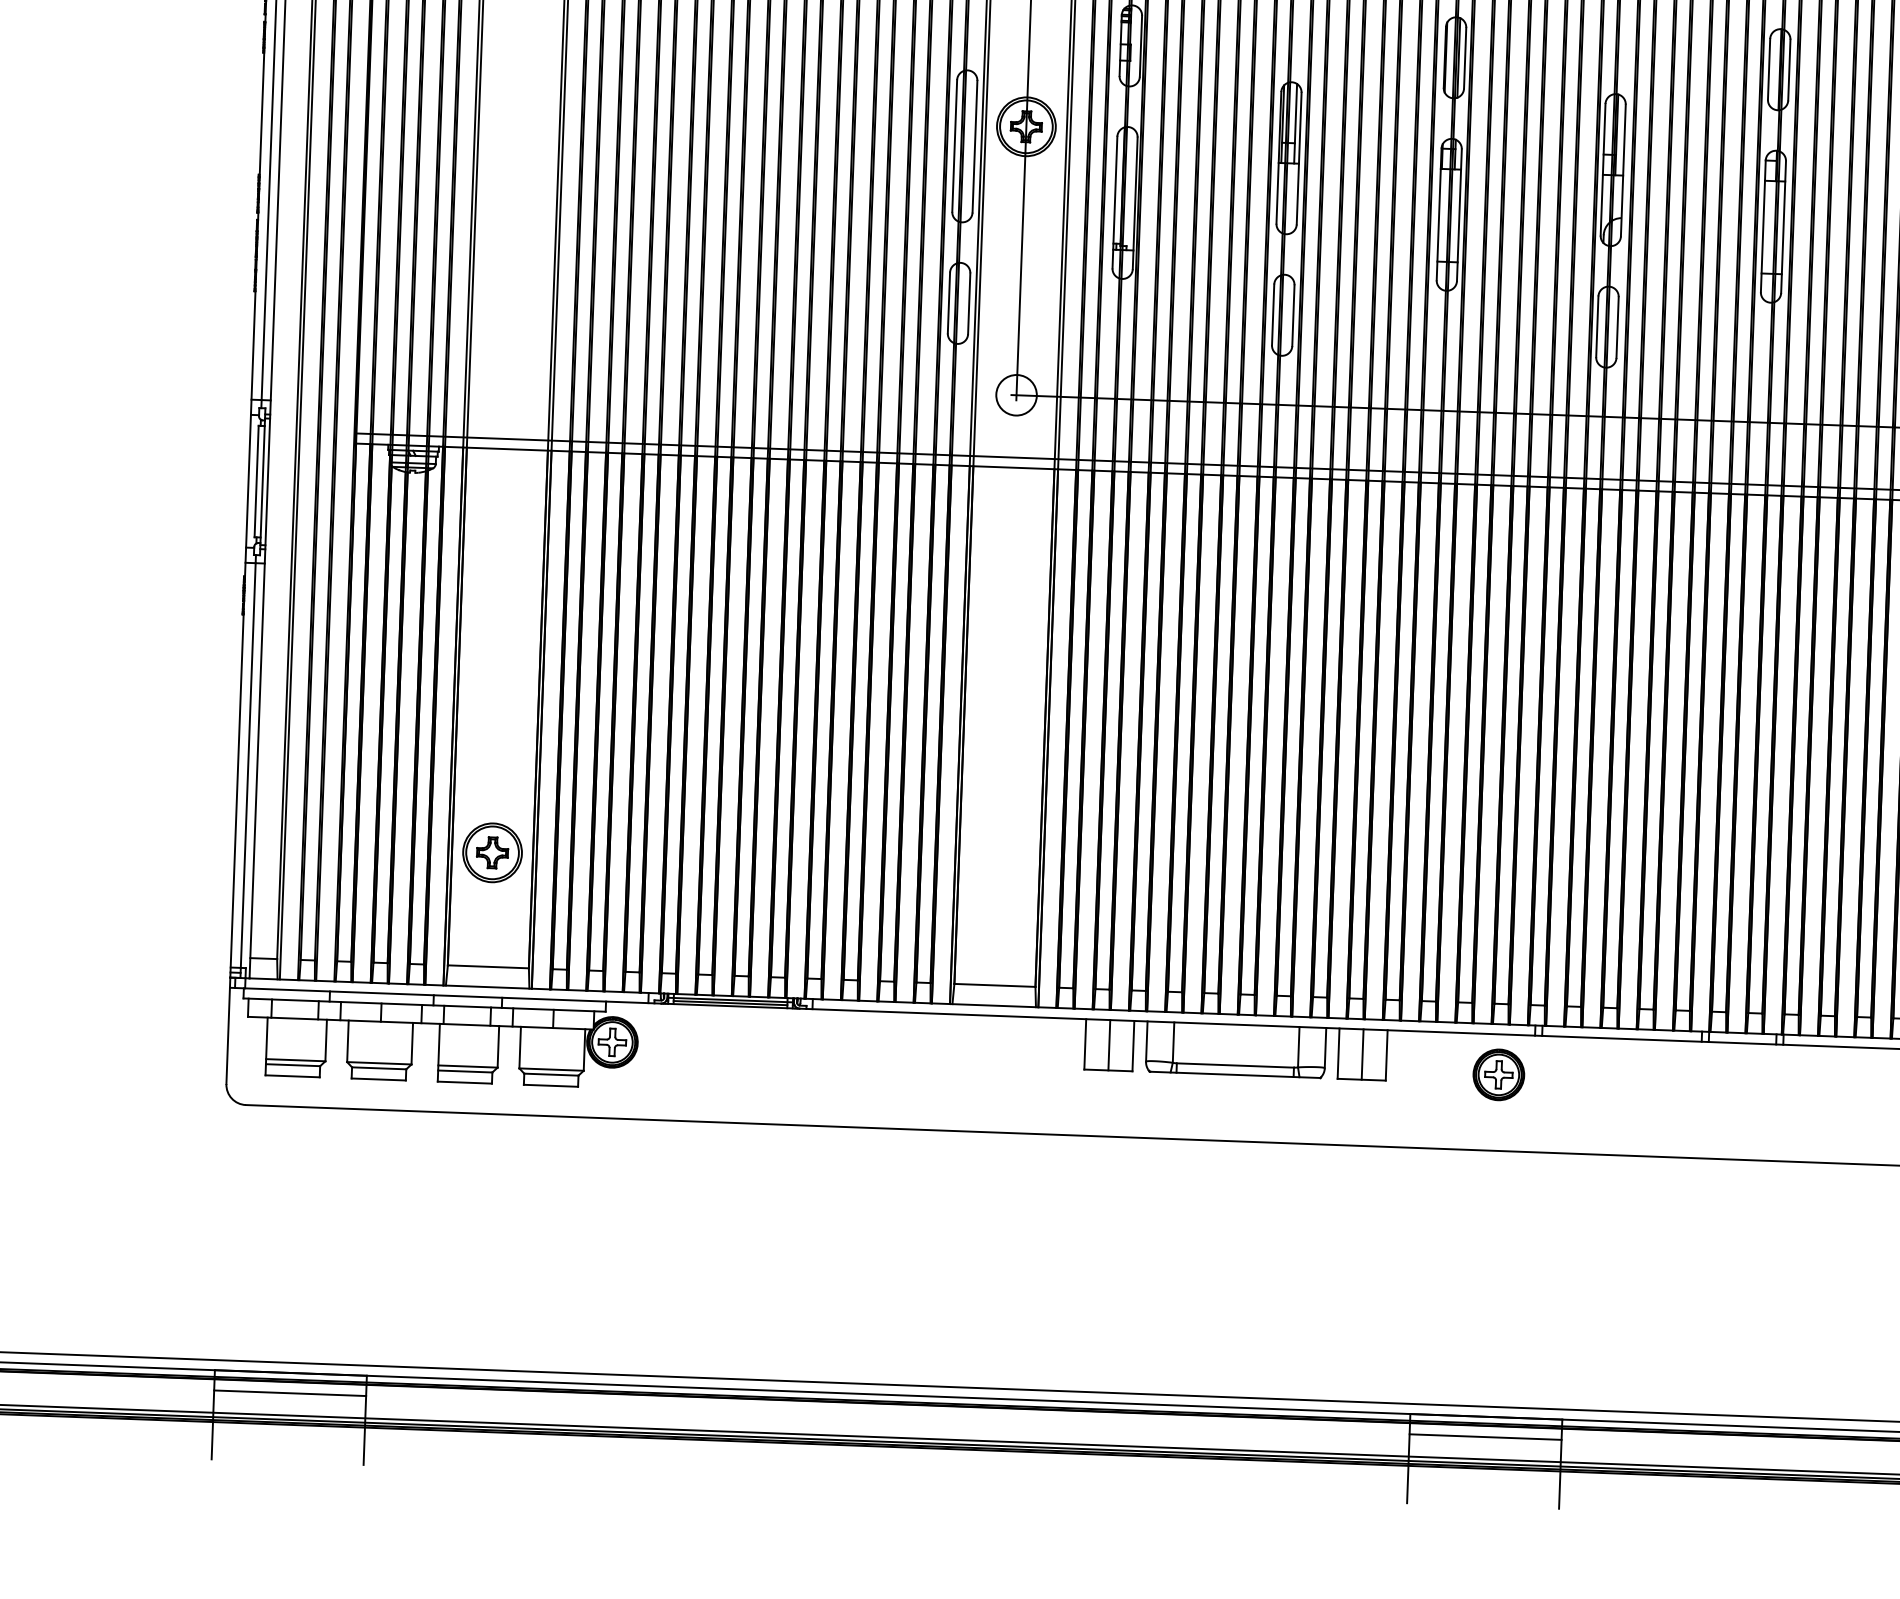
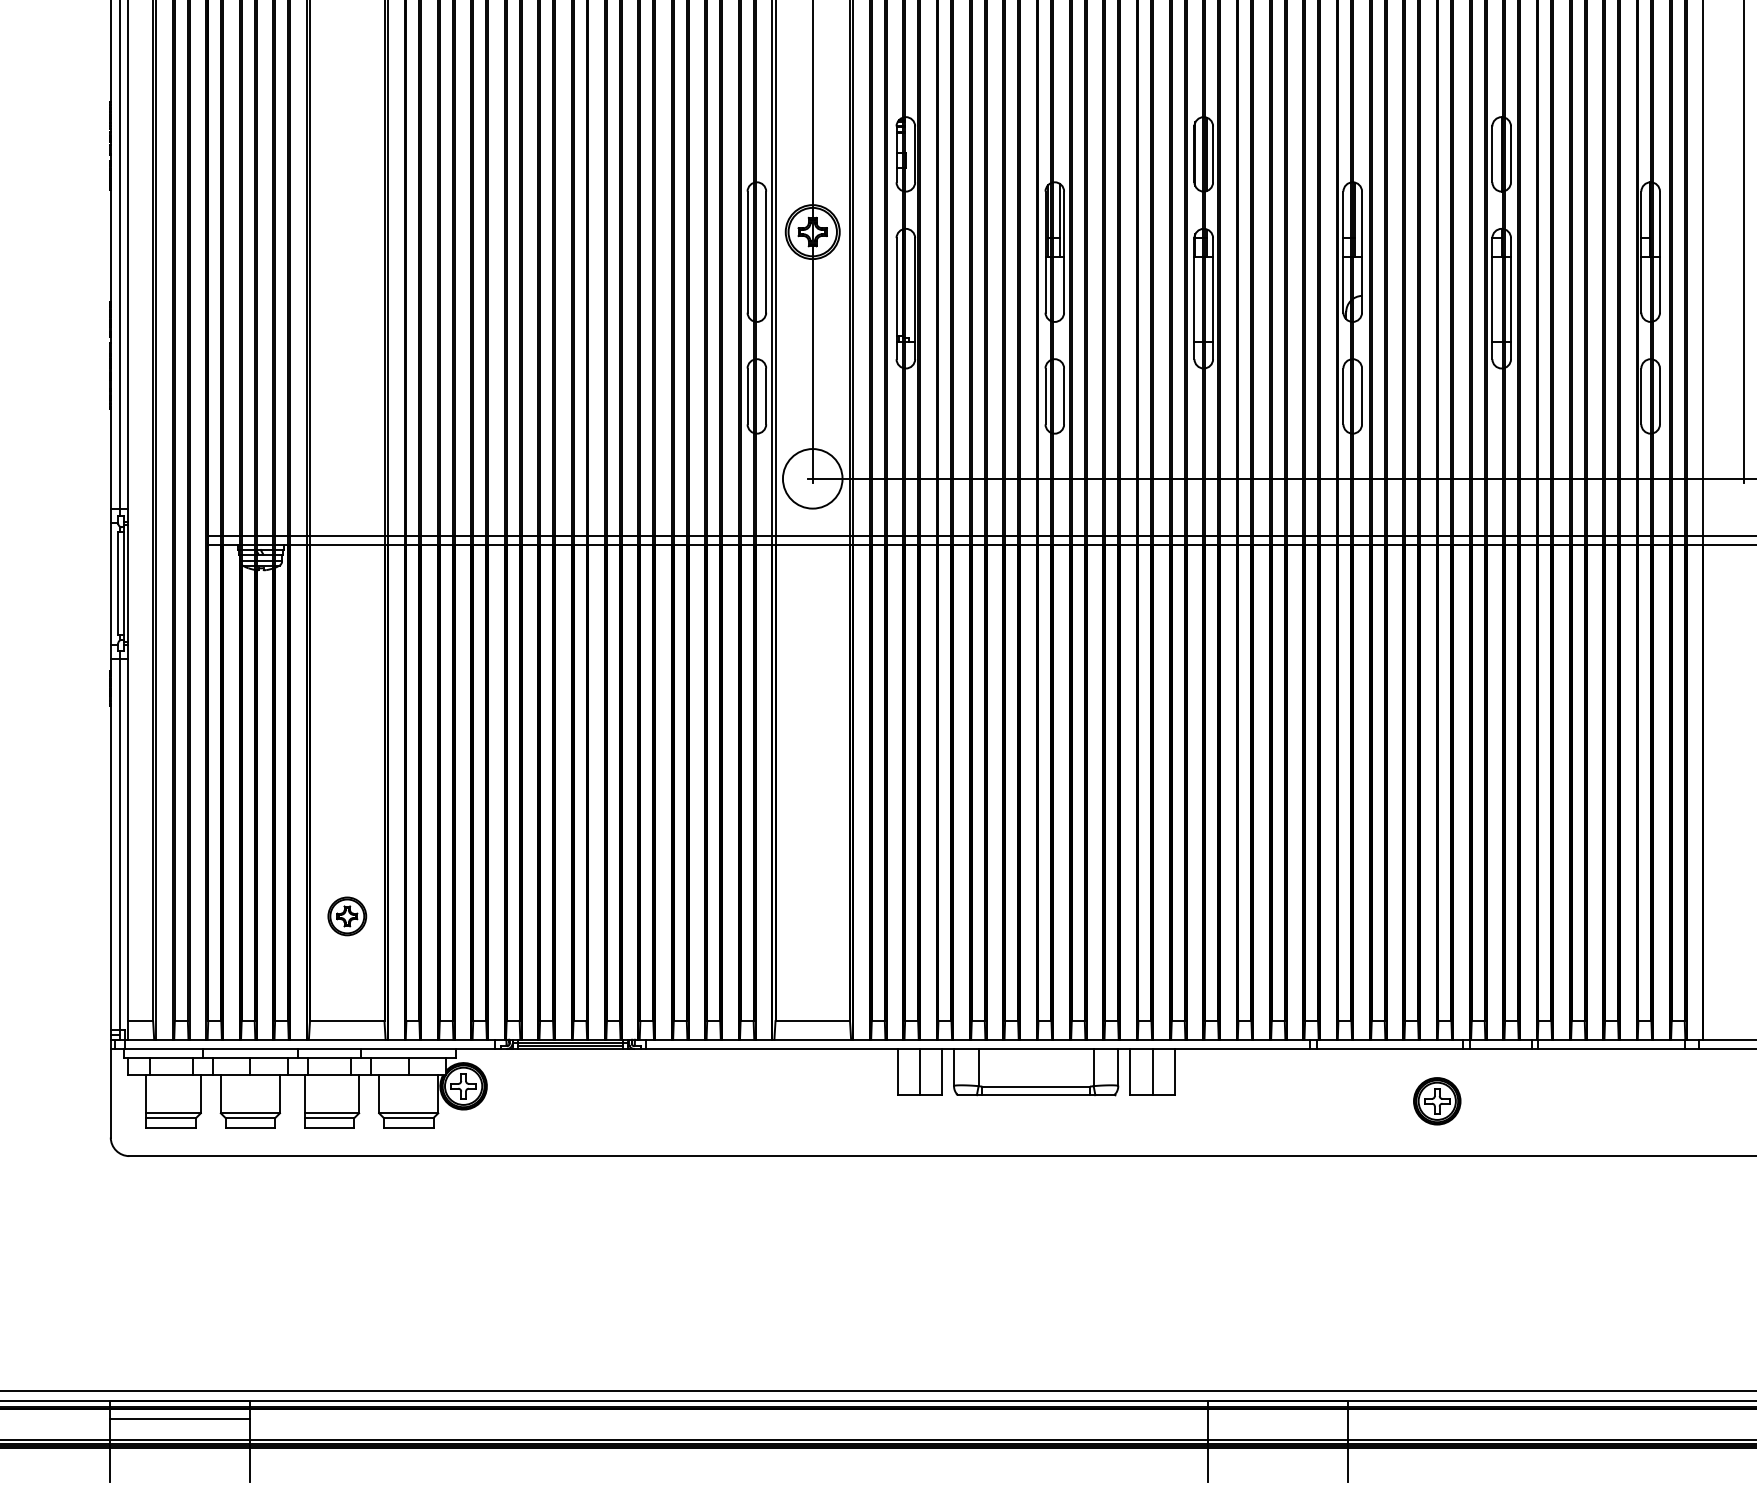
circle: (1016, 394) -> (812, 478), size x1.6
part: (492, 852) -> (347, 916), size x0.7
part: (1499, 1075) -> (1437, 1101), moved
line: (1485, 1437) -> (1278, 1419), removed

